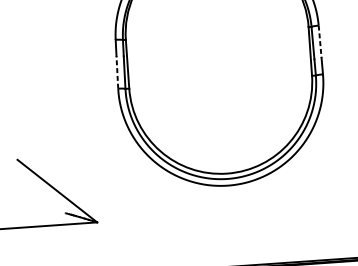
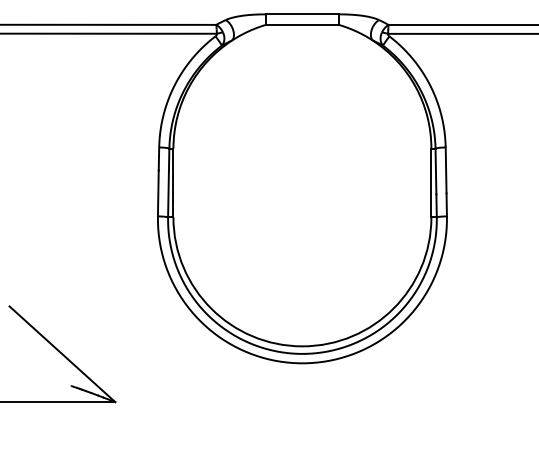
line: (320, 41) -> (446, 170), dashed -> solid
line: (117, 72) -> (158, 193), dashed -> solid

